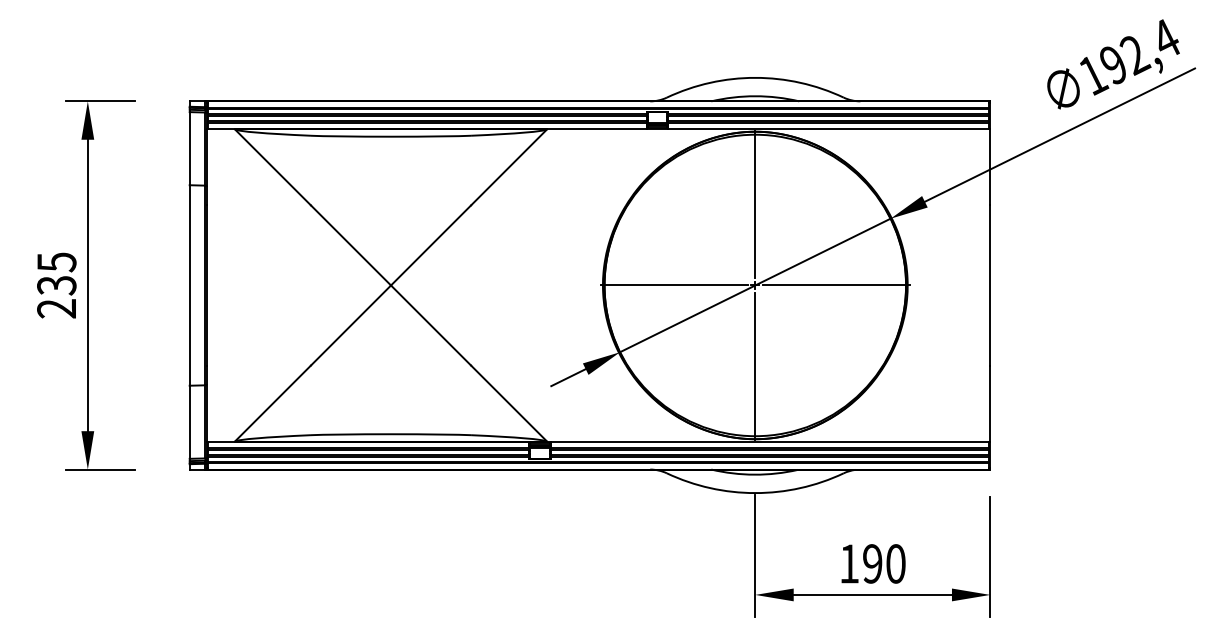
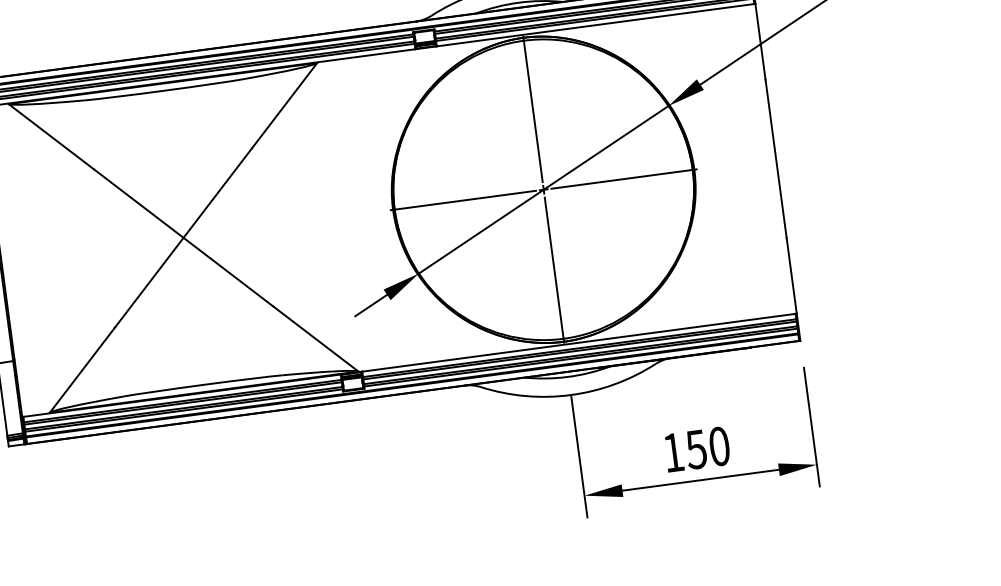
text: (872, 563) -> (696, 449), 190 -> 150

